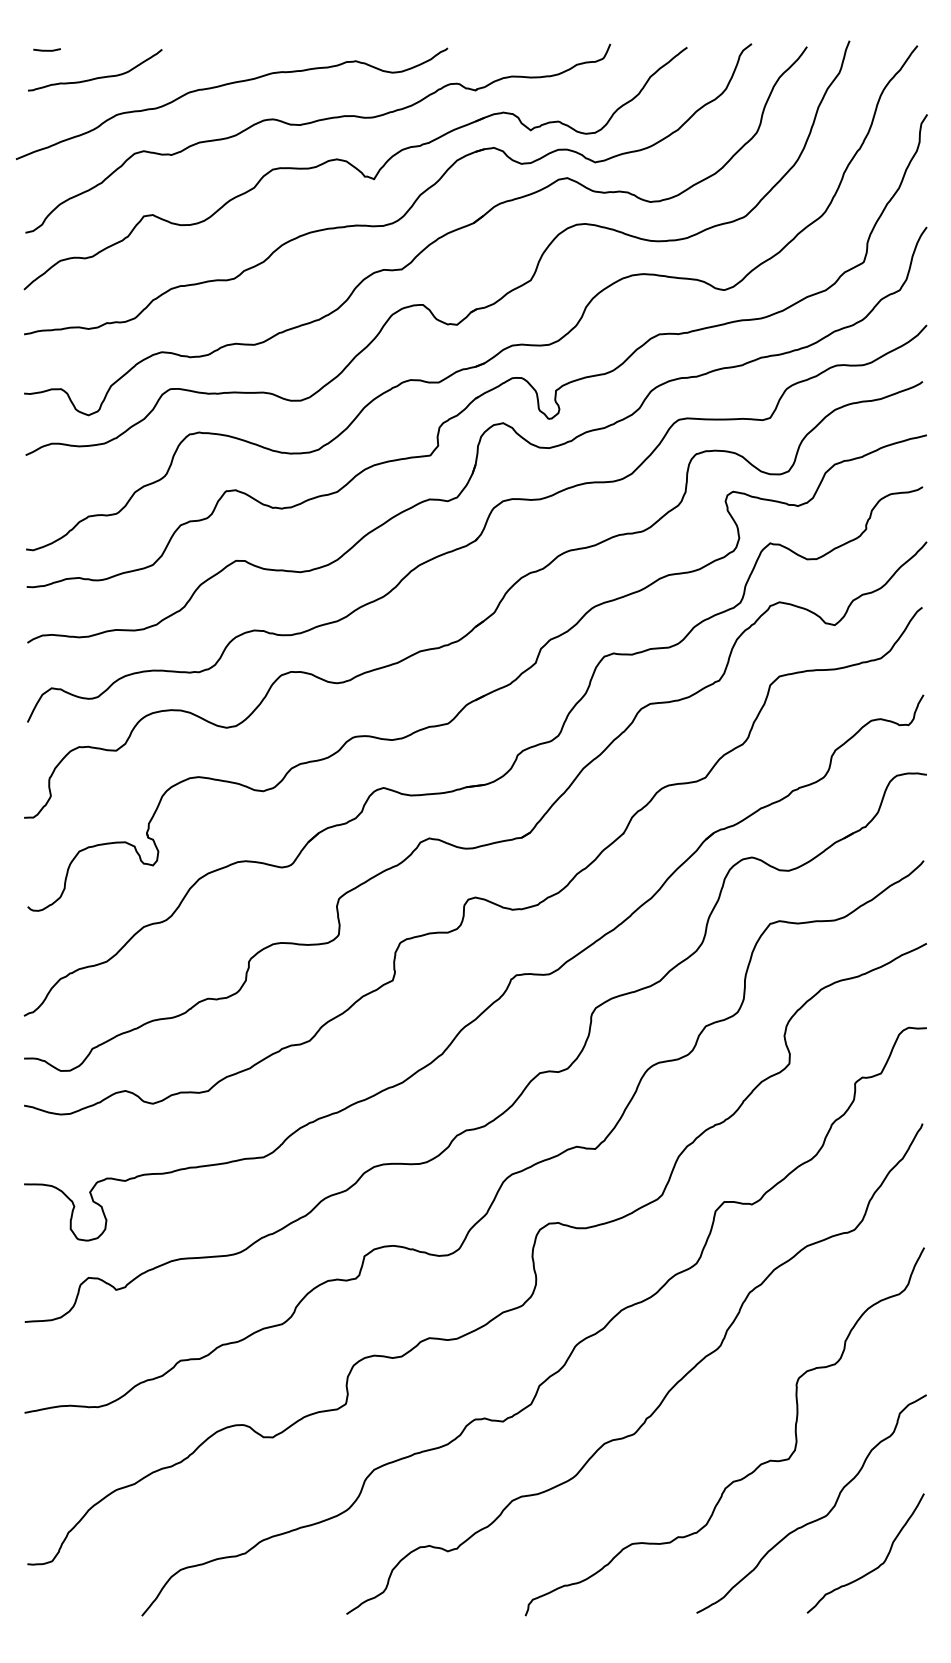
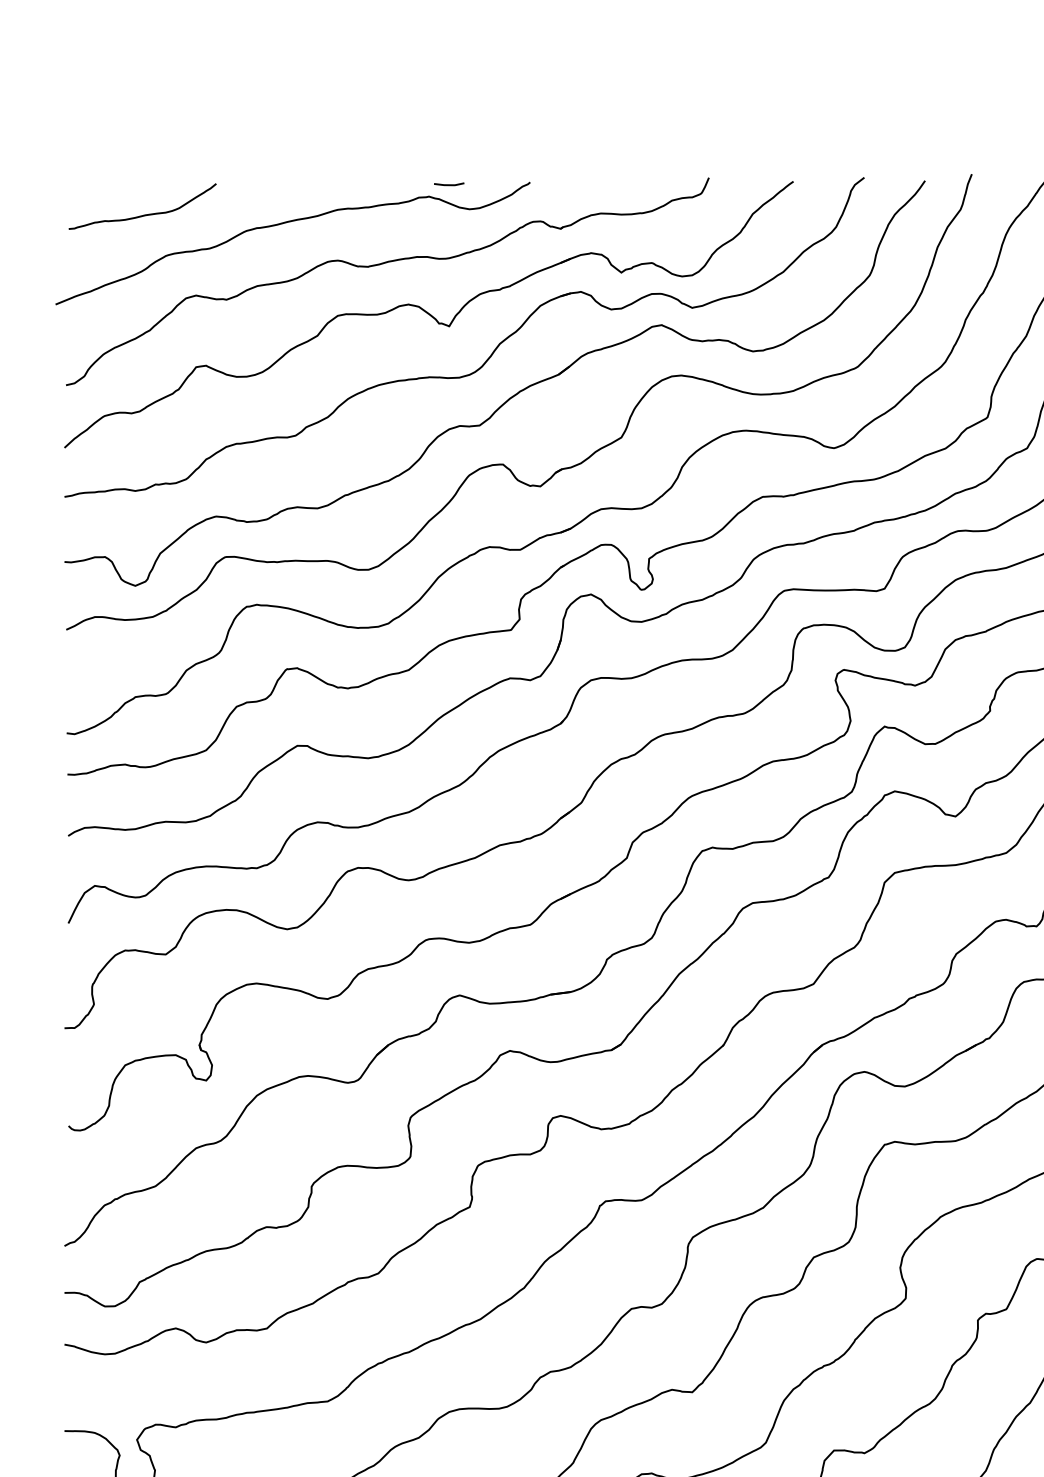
line: (46, 49) -> (448, 183), moved

